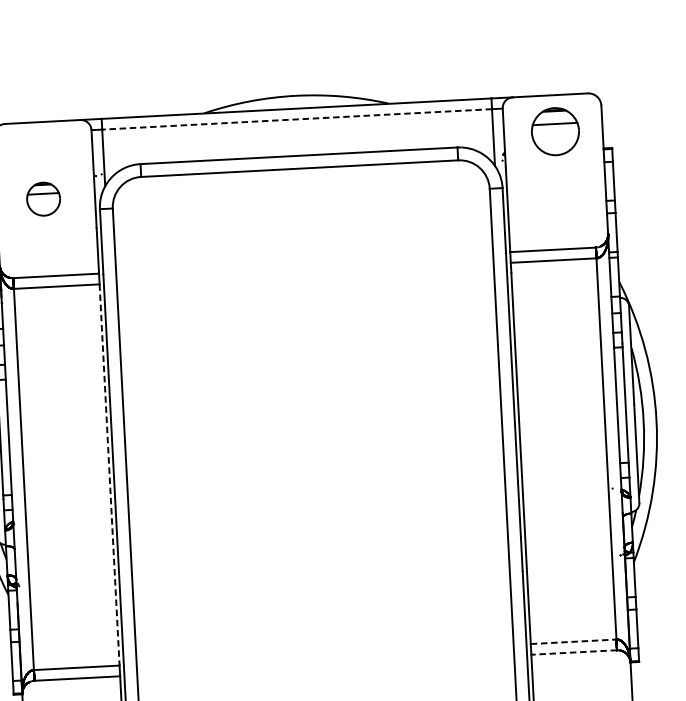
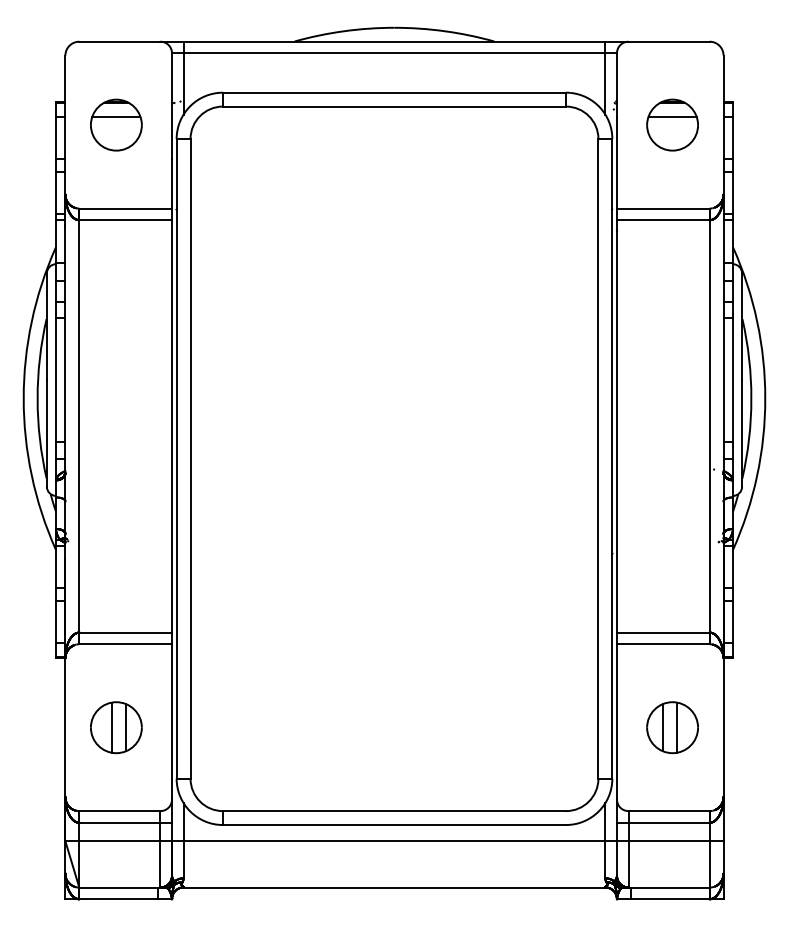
line: (297, 119) -> (394, 53), dashed -> solid
part: (555, 131) -> (672, 124), moved
part: (43, 198) -> (116, 124), size x1.43
line: (110, 475) -> (172, 426), dashed -> solid
line: (573, 641) -> (663, 632), dashed -> solid
line: (573, 652) -> (662, 644), dashed -> solid

